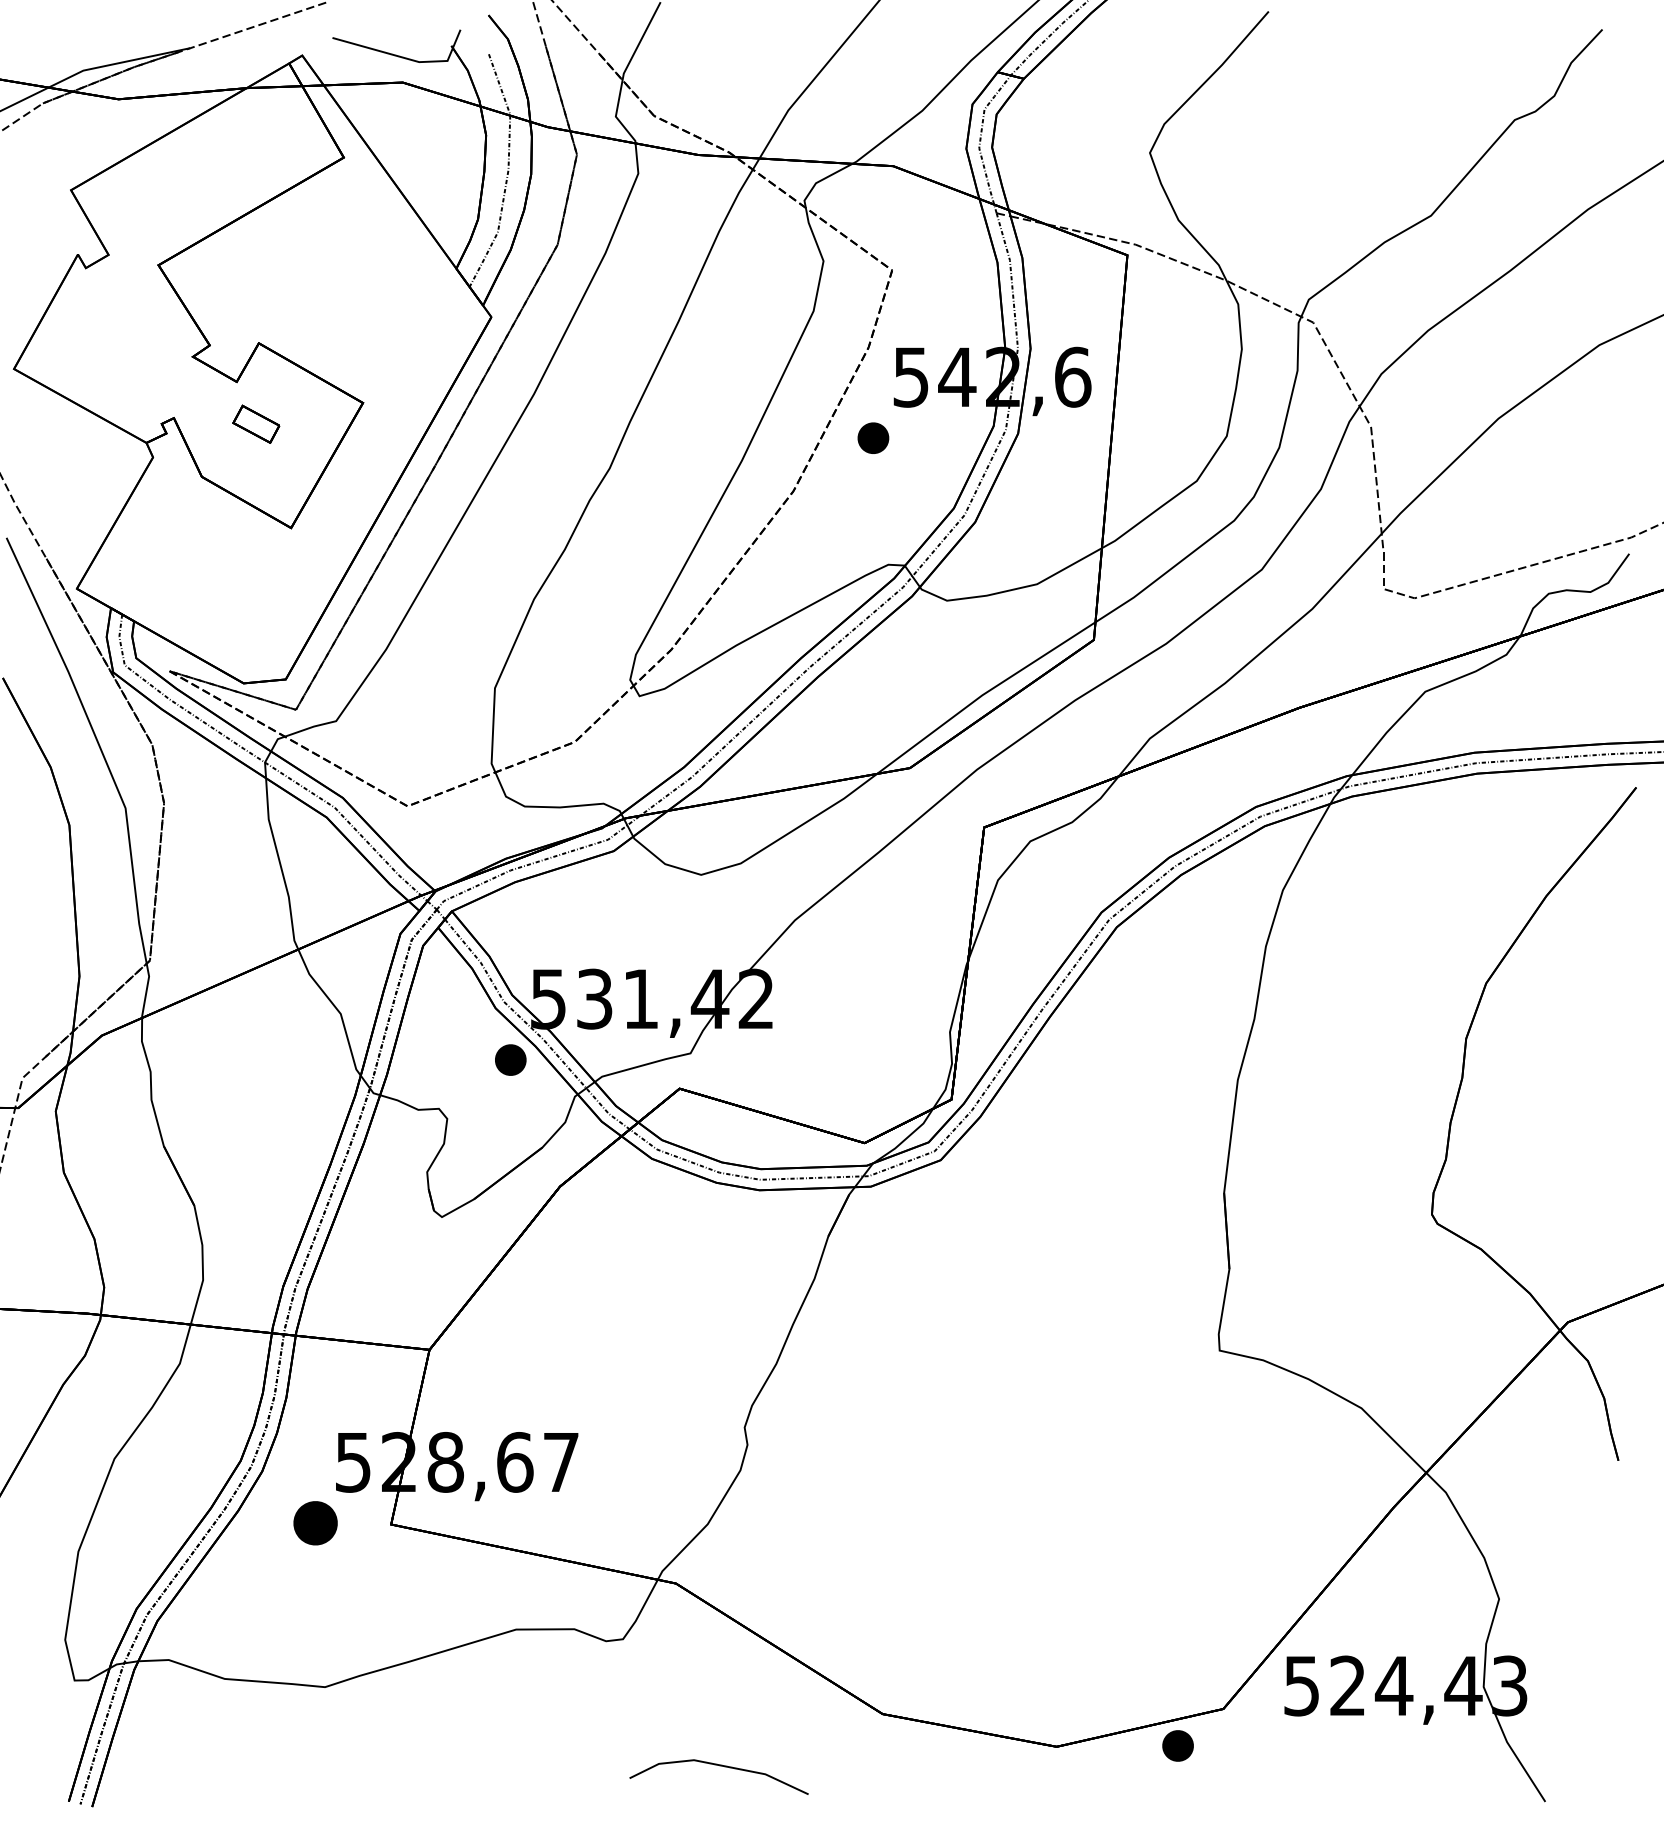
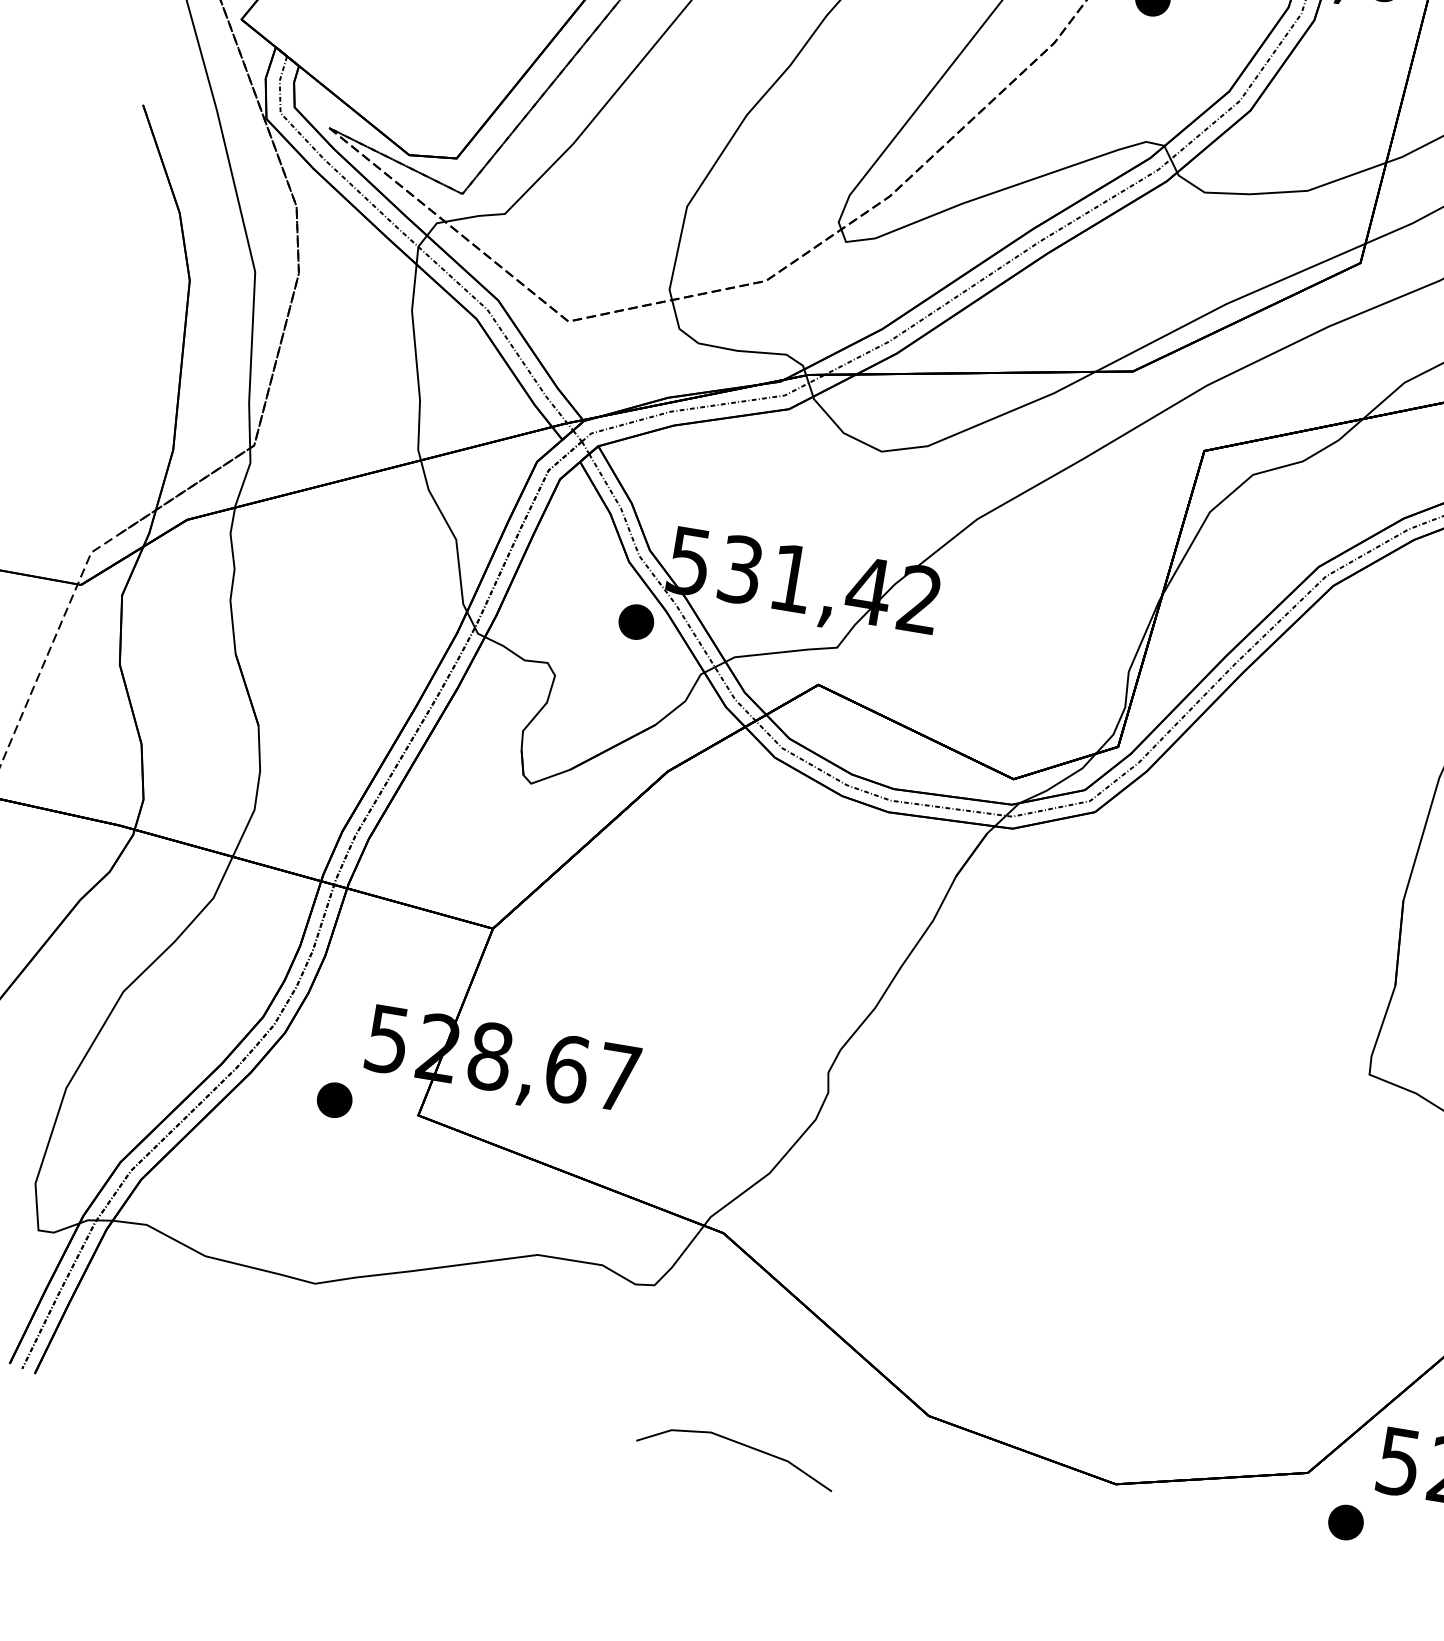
part: (315, 1523) -> (334, 1100), size x0.71
part: (1177, 1745) -> (1345, 1521), moved

